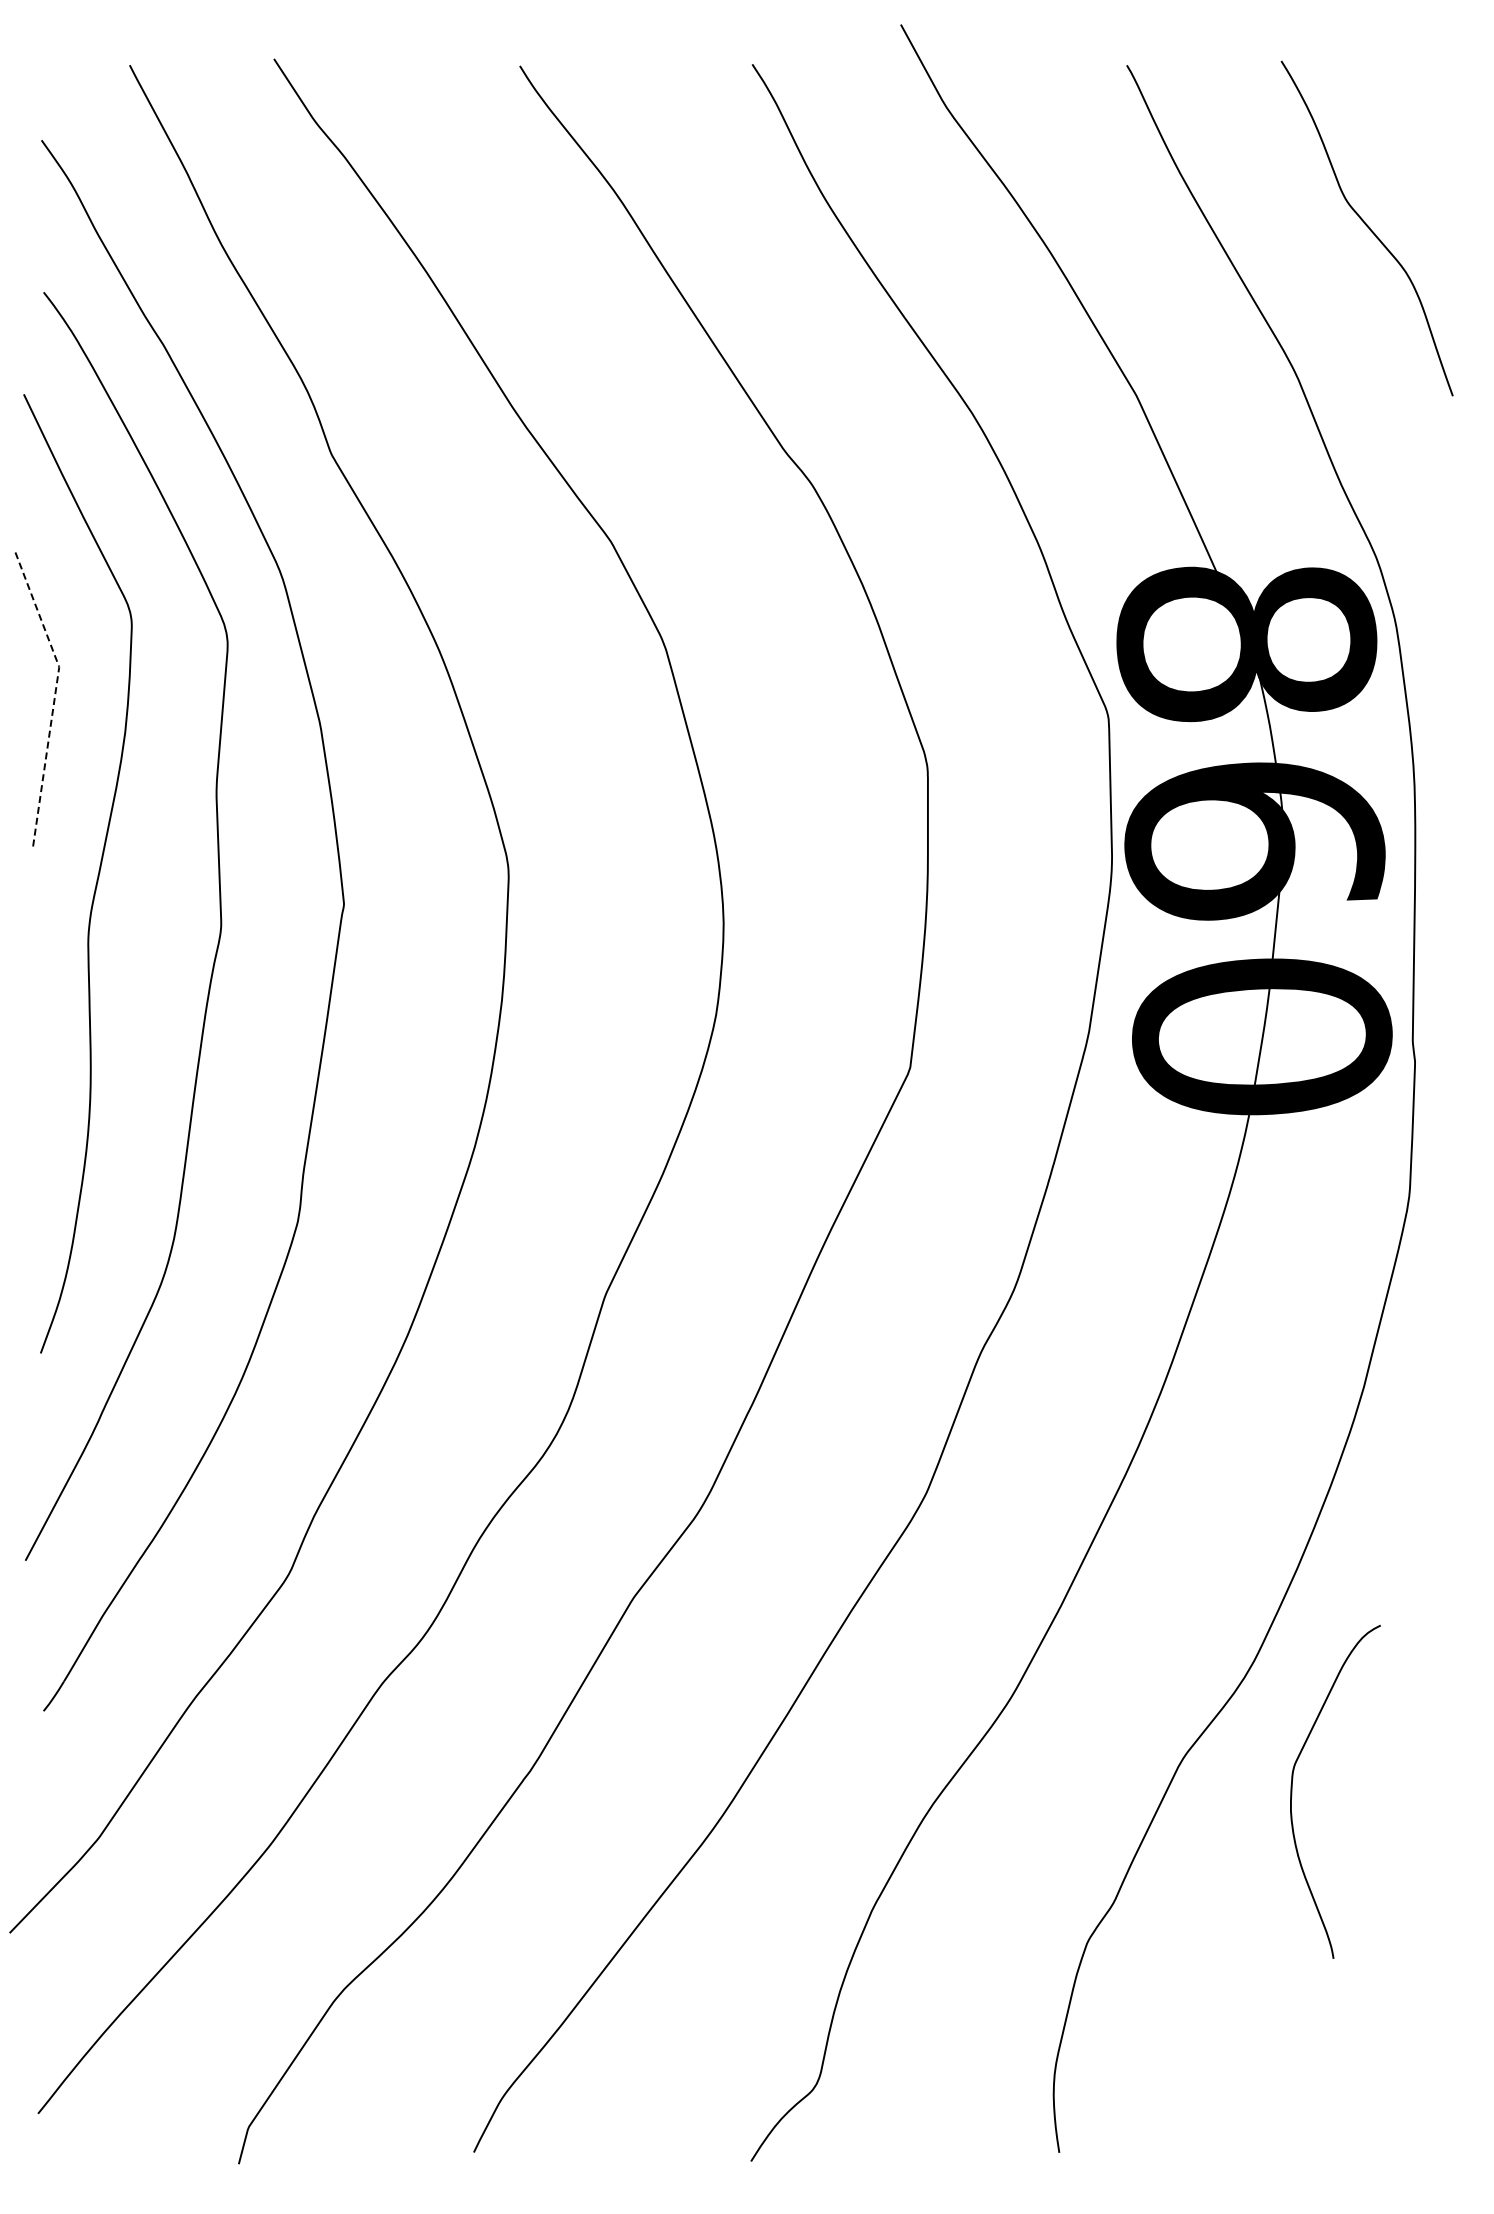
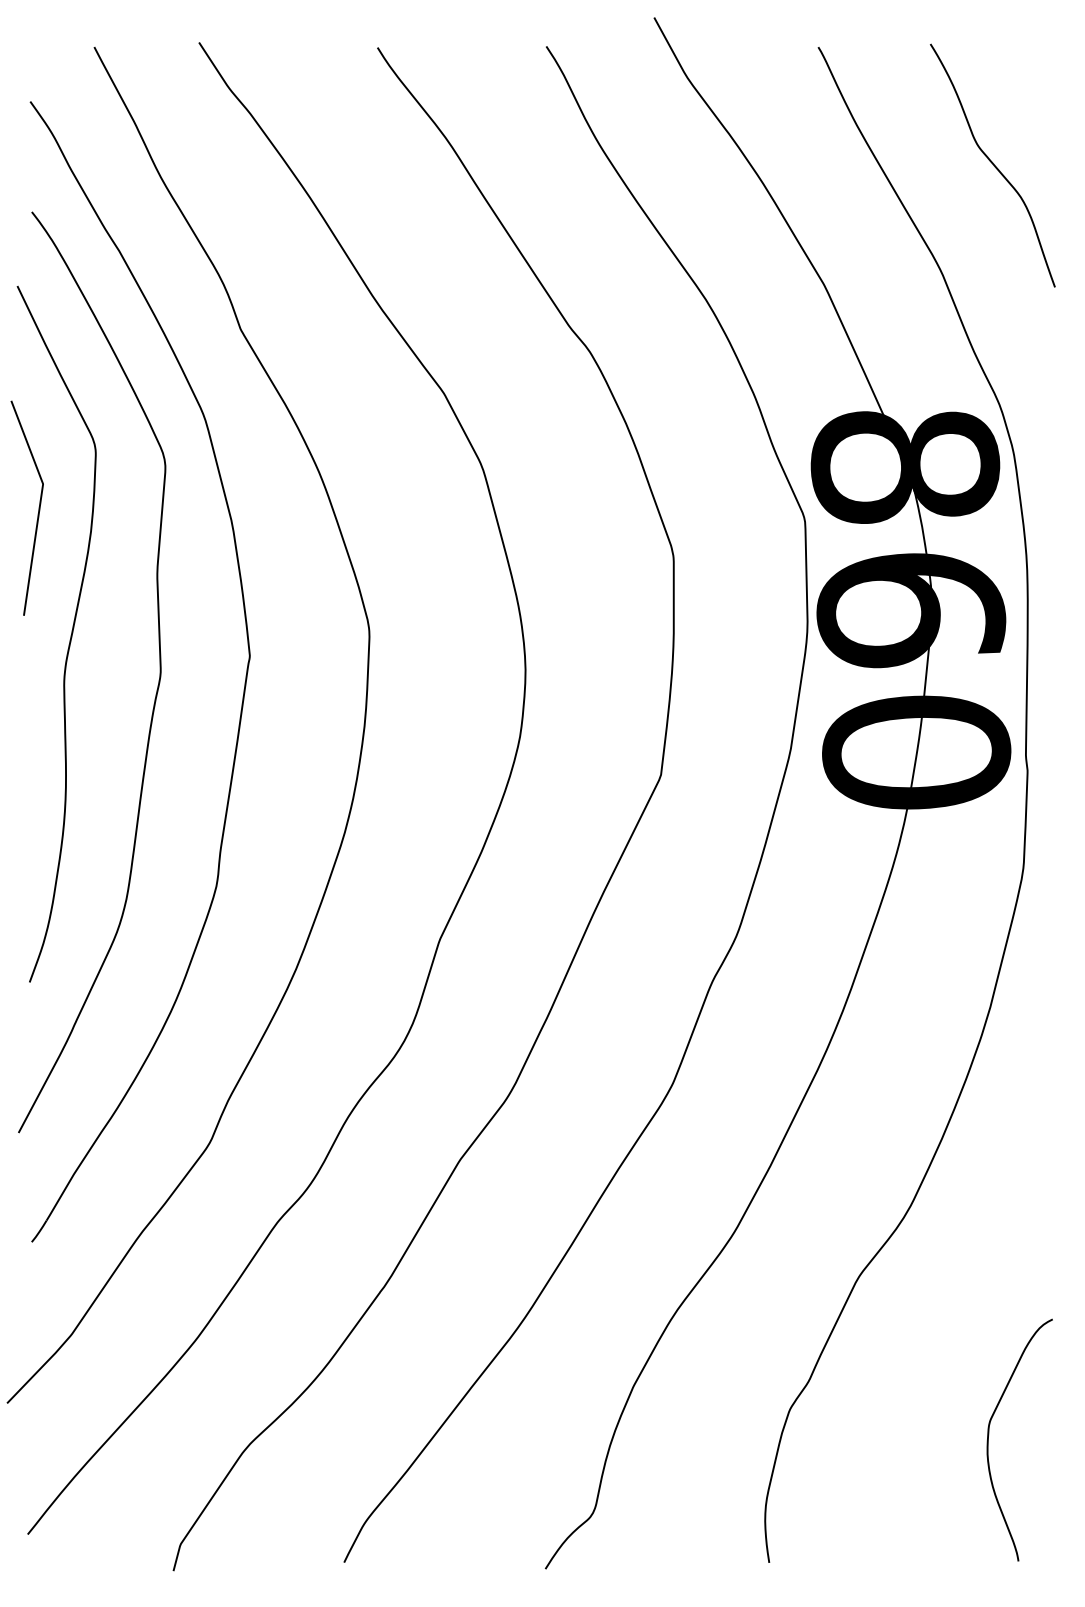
line: (55, 695) -> (40, 504), dashed -> solid
curve: (1292, 1791) -> (988, 1439), moved

